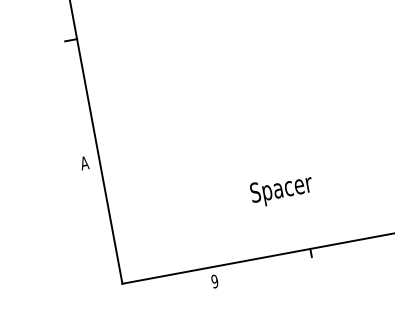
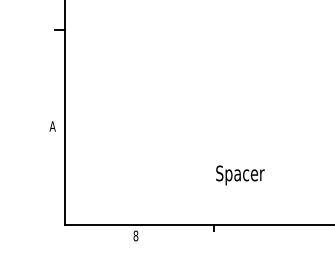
text: (282, 190) -> (240, 175), moved
text: (214, 282) -> (135, 236), 9 -> 8

